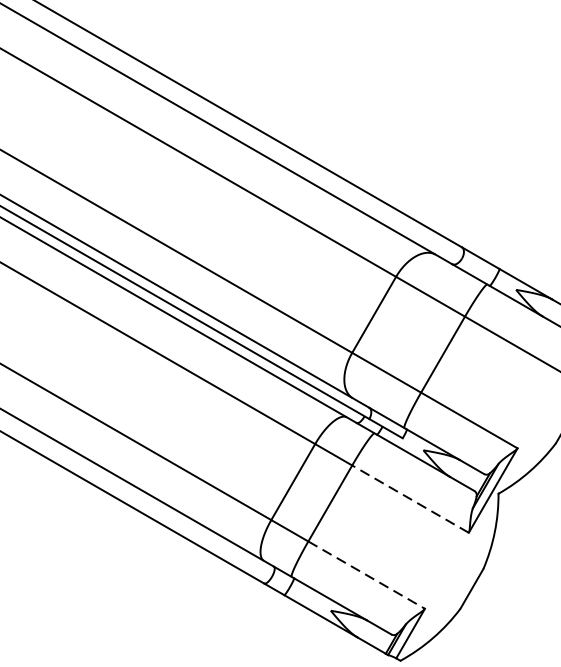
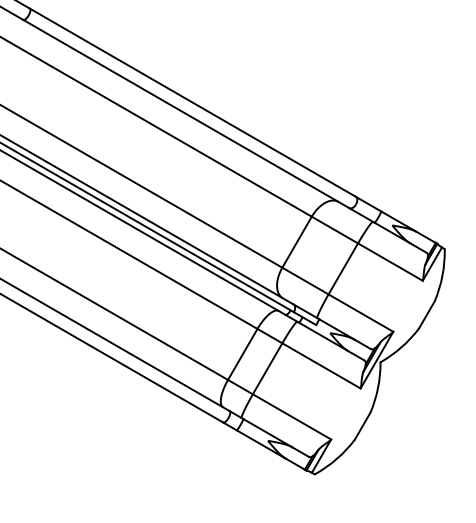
line: (410, 498) -> (321, 365), dashed -> solid
line: (367, 576) -> (292, 417), dashed -> solid

